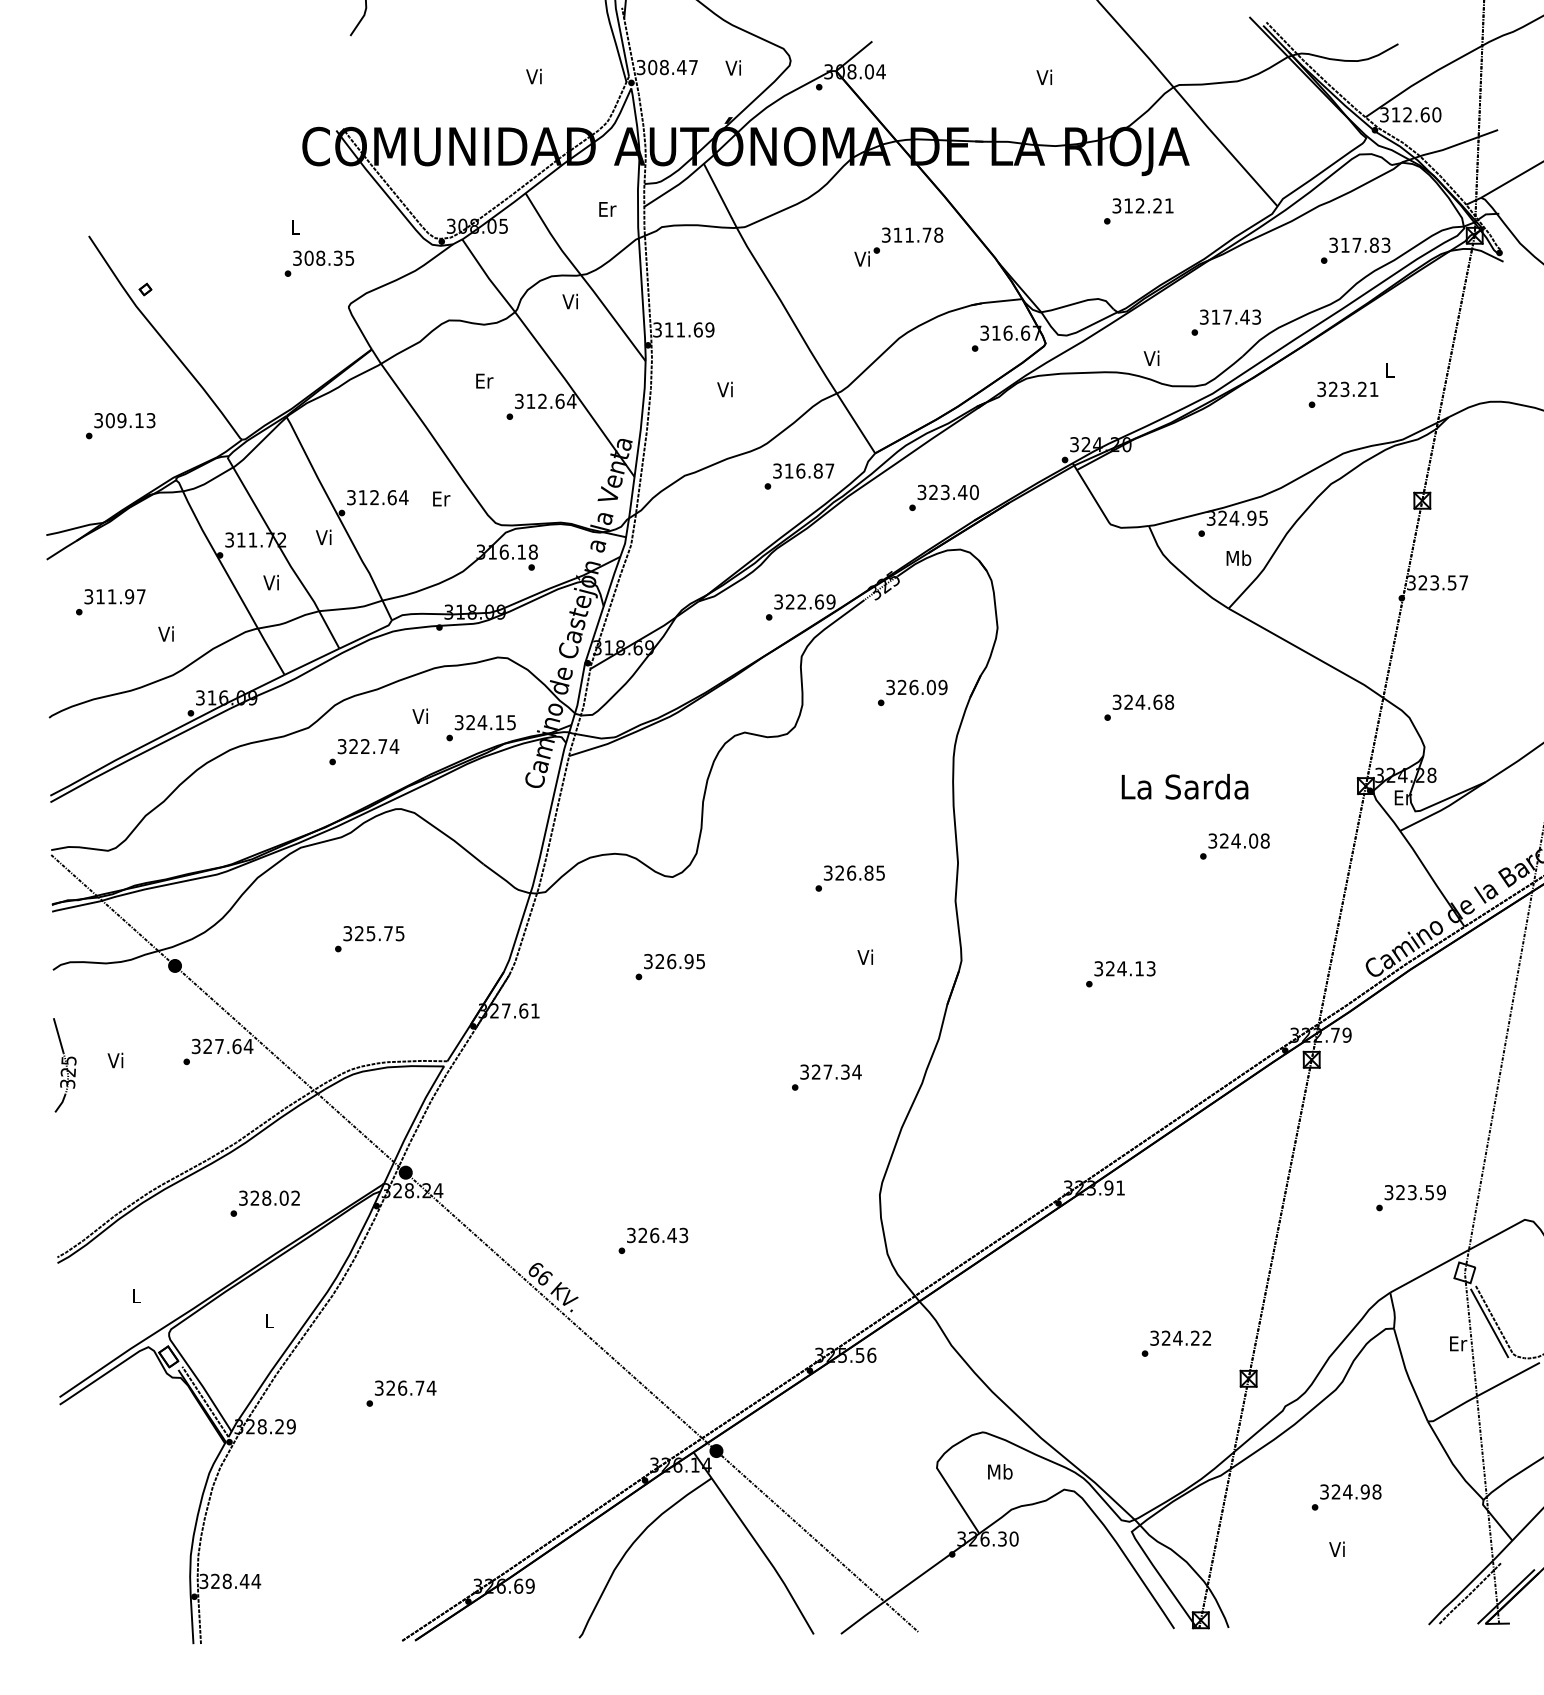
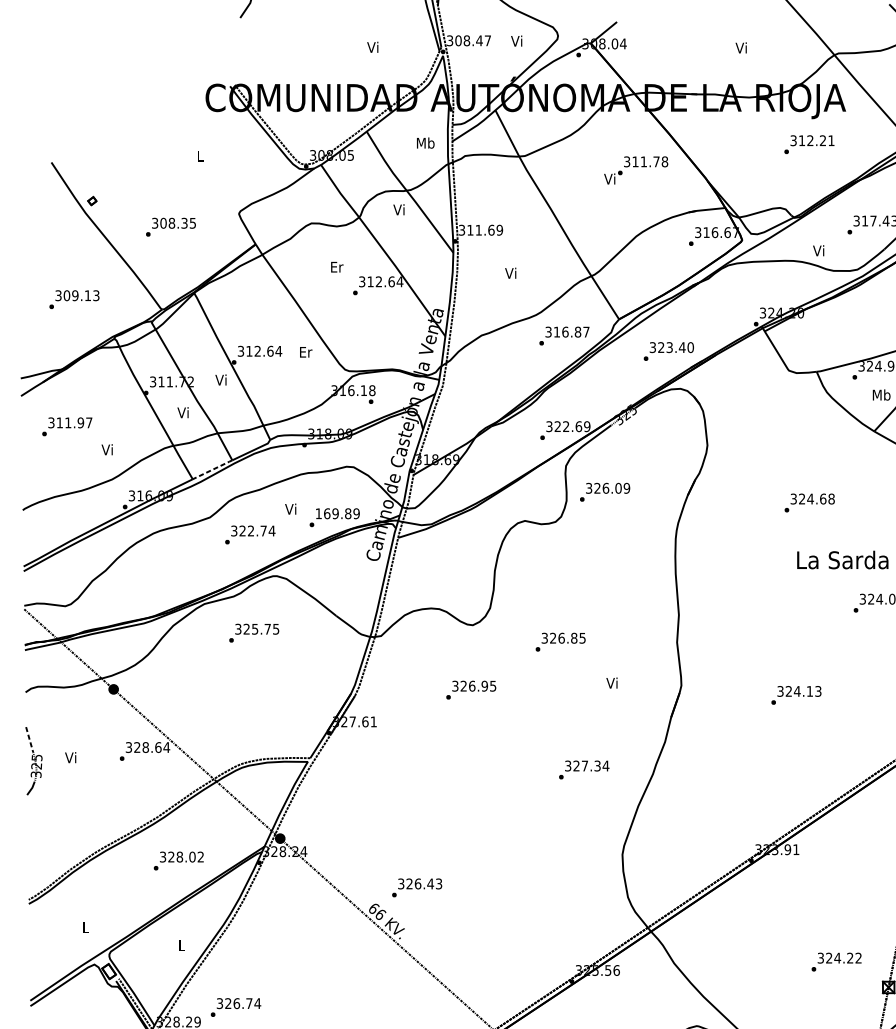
text: (607, 209) -> (425, 143), Er -> Mb
text: (319, 263) -> (171, 227), moved
line: (312, 661) -> (212, 469), solid -> dashed
text: (912, 692) -> (604, 491), moved
text: (485, 722) -> (337, 513), 324.15 -> 169.89
text: (849, 878) -> (560, 642), moved
text: (369, 939) -> (254, 633), moved
line: (58, 1036) -> (29, 740), solid -> dashed
text: (219, 1046) -> (145, 747), 327.64 -> 328.64
text: (653, 1240) -> (417, 887), moved
text: (401, 1393) -> (236, 1007), moved

